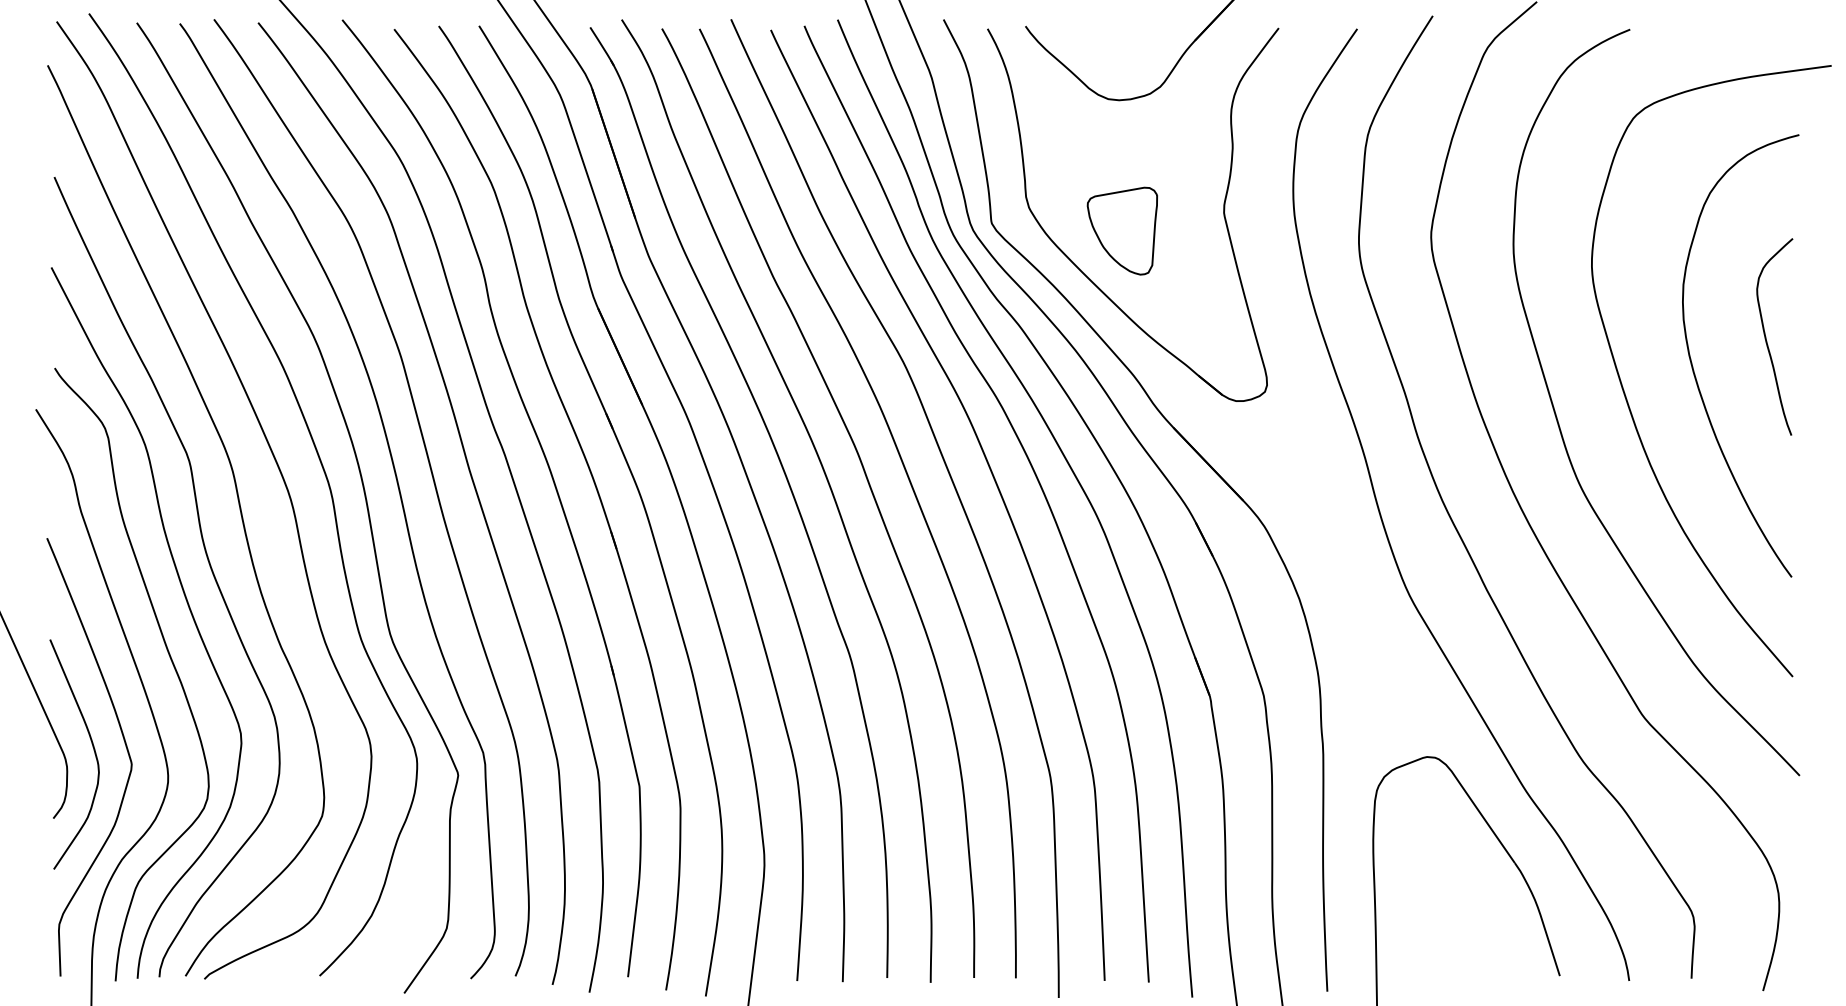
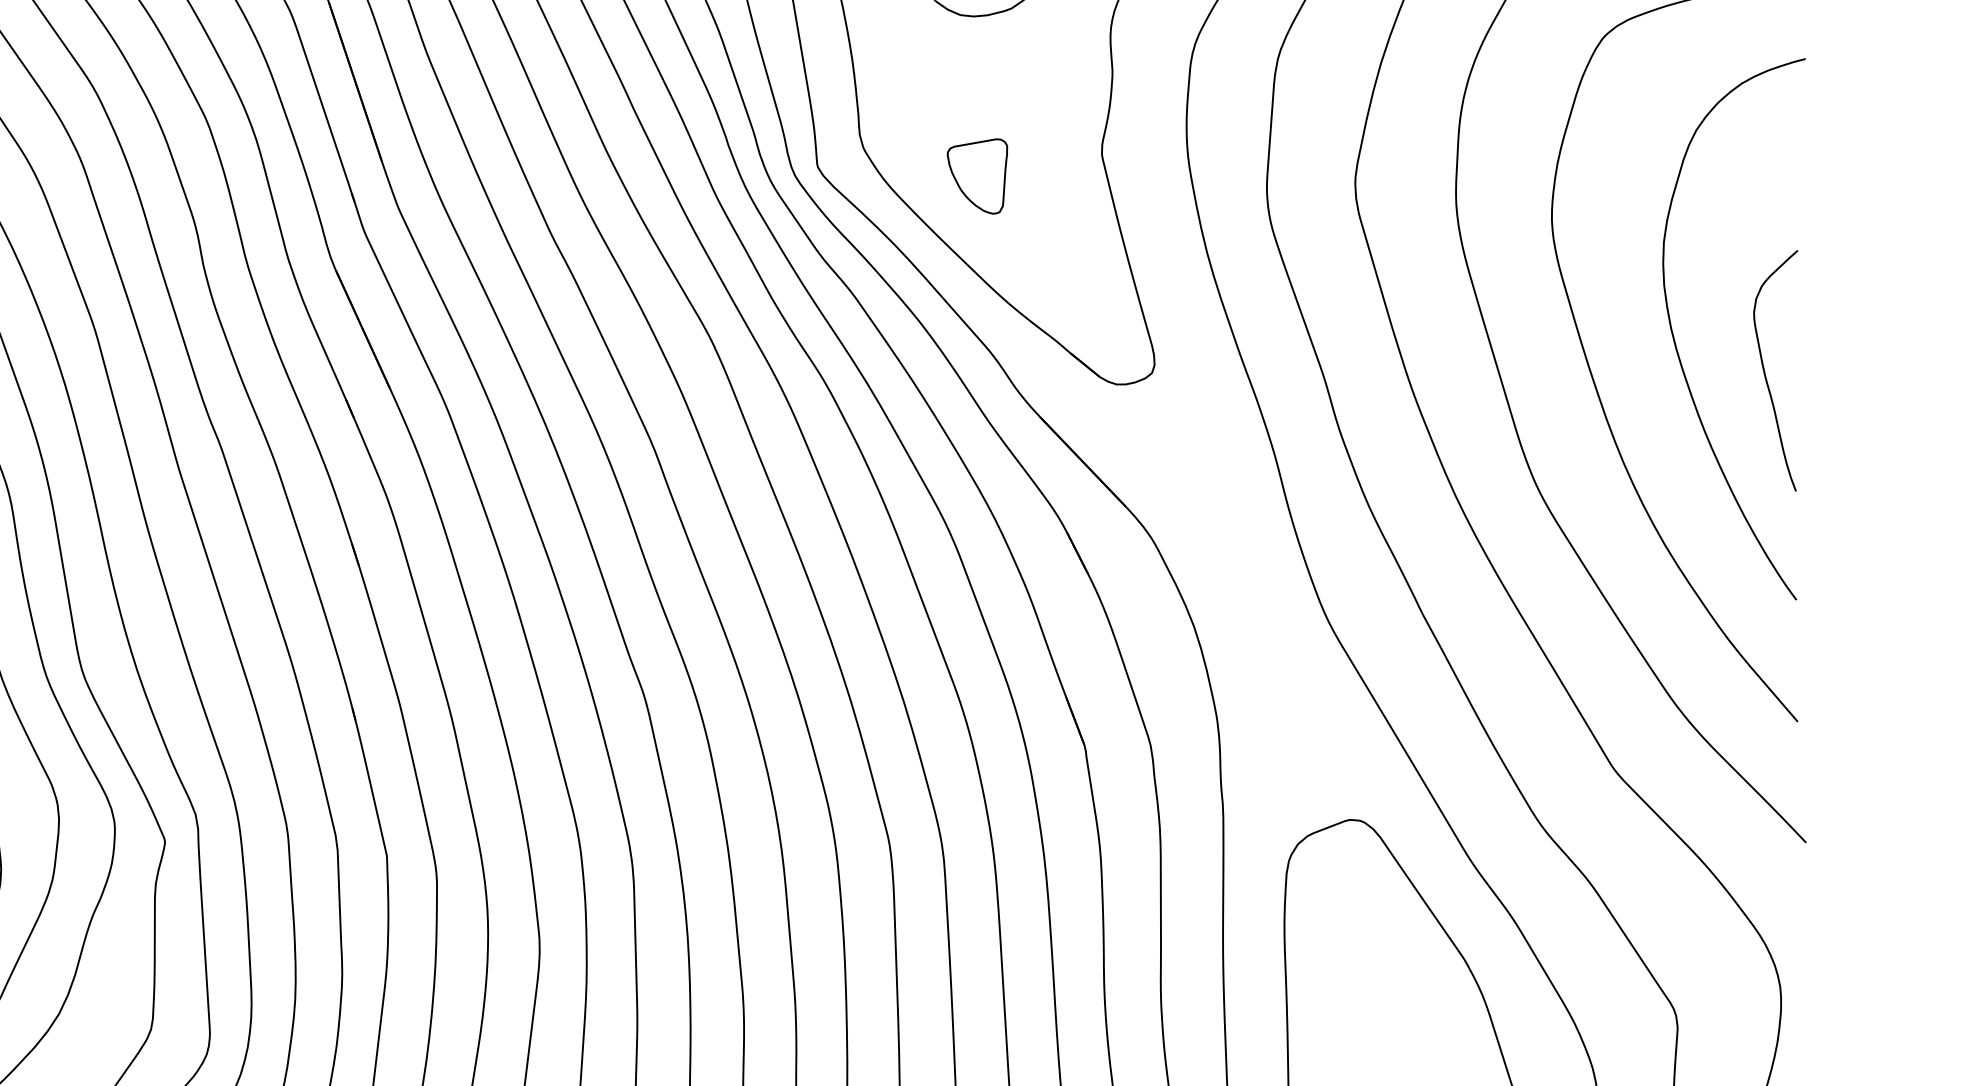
part: (1121, 230) -> (976, 175), size x0.7
curve: (1766, 336) -> (1765, 370), moved

